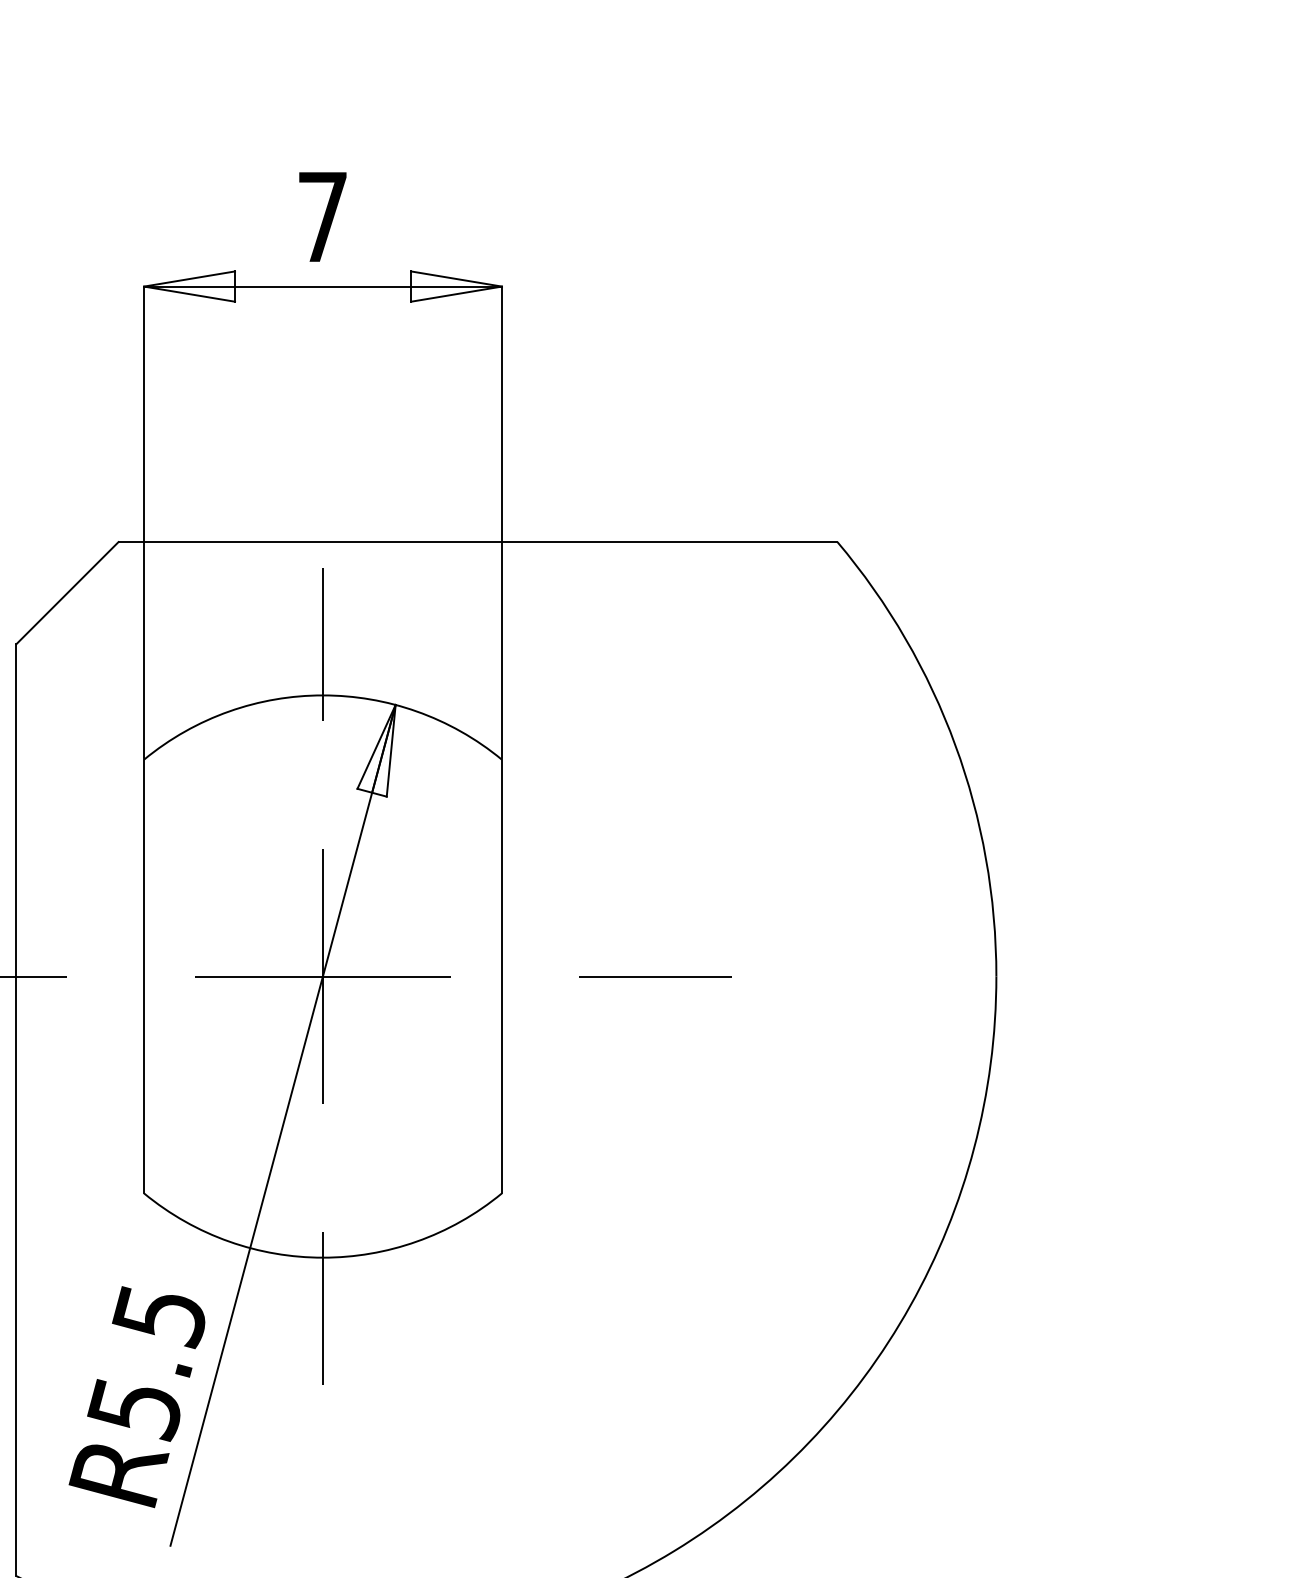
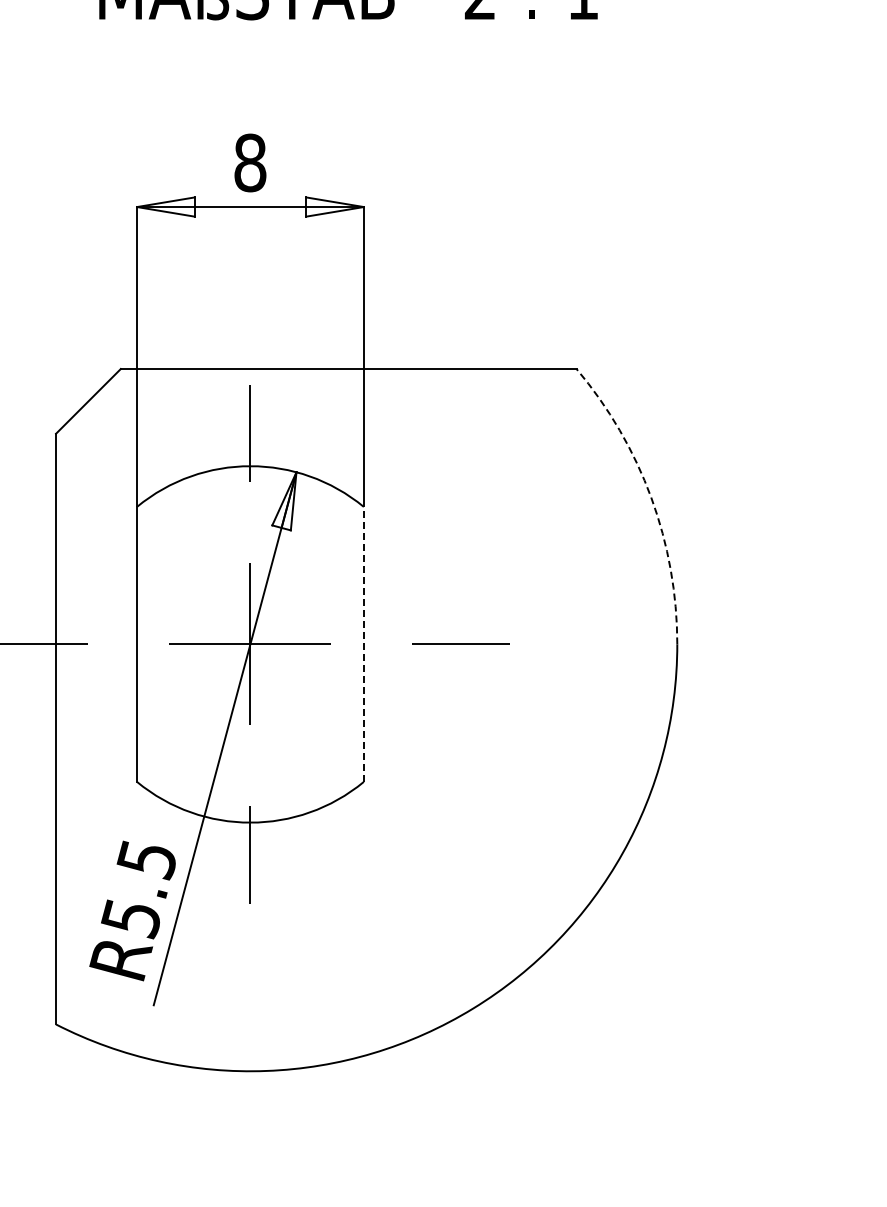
text: (323, 216) -> (250, 162), 7 -> 8
arc: (955, 744) -> (651, 497), solid -> dashed
line: (501, 975) -> (363, 643), solid -> dashed

